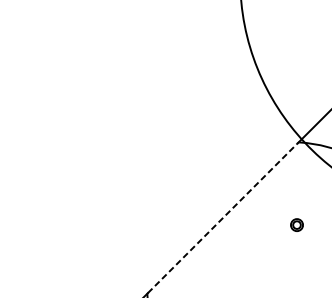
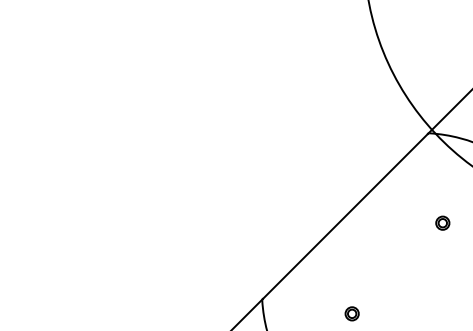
line: (223, 218) -> (345, 216), dashed -> solid
part: (296, 224) -> (442, 222), moved

